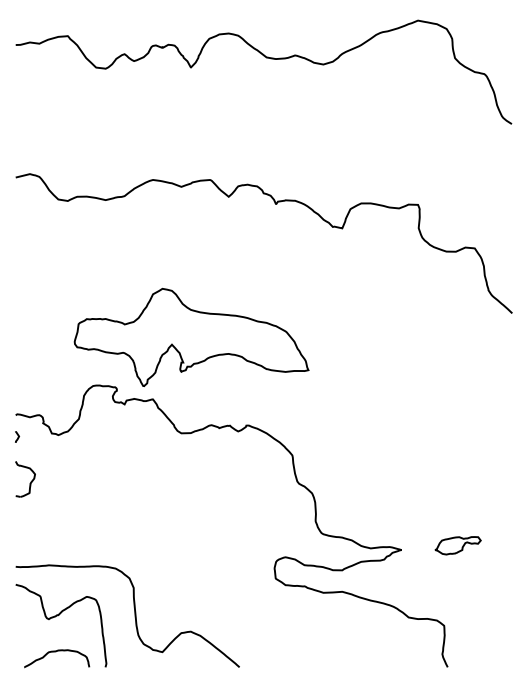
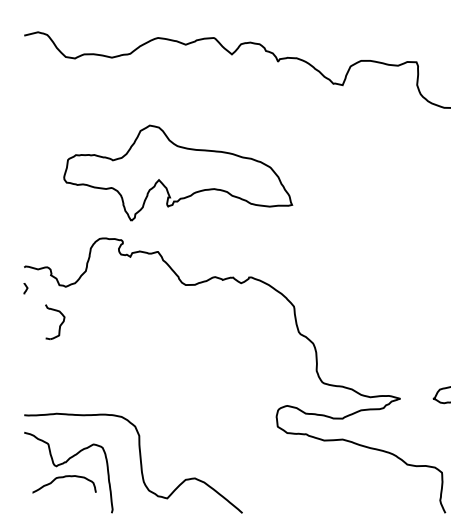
part: (191, 336) -> (178, 172), moved
part: (25, 479) -> (55, 322), moved
curve: (56, 652) -> (63, 478), moved

